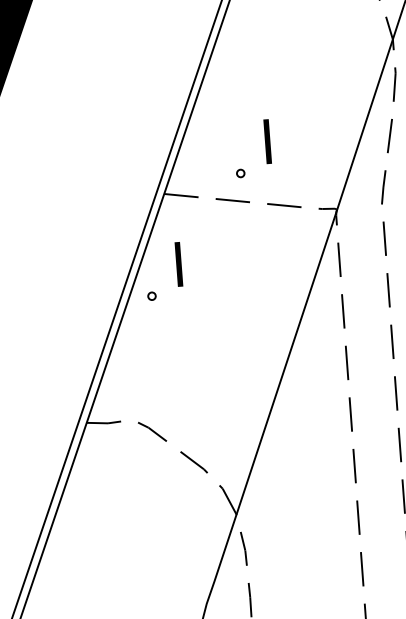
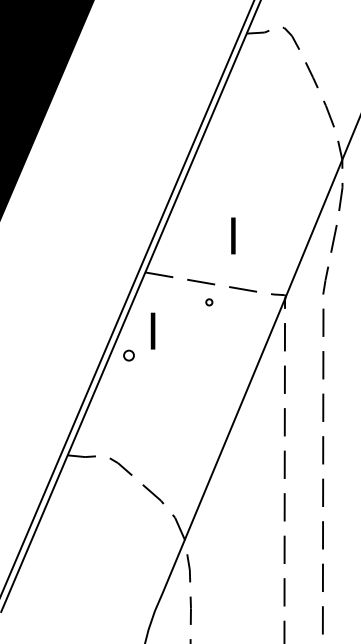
part: (240, 173) -> (209, 302), moved
part: (151, 296) -> (128, 355), size x1.6

